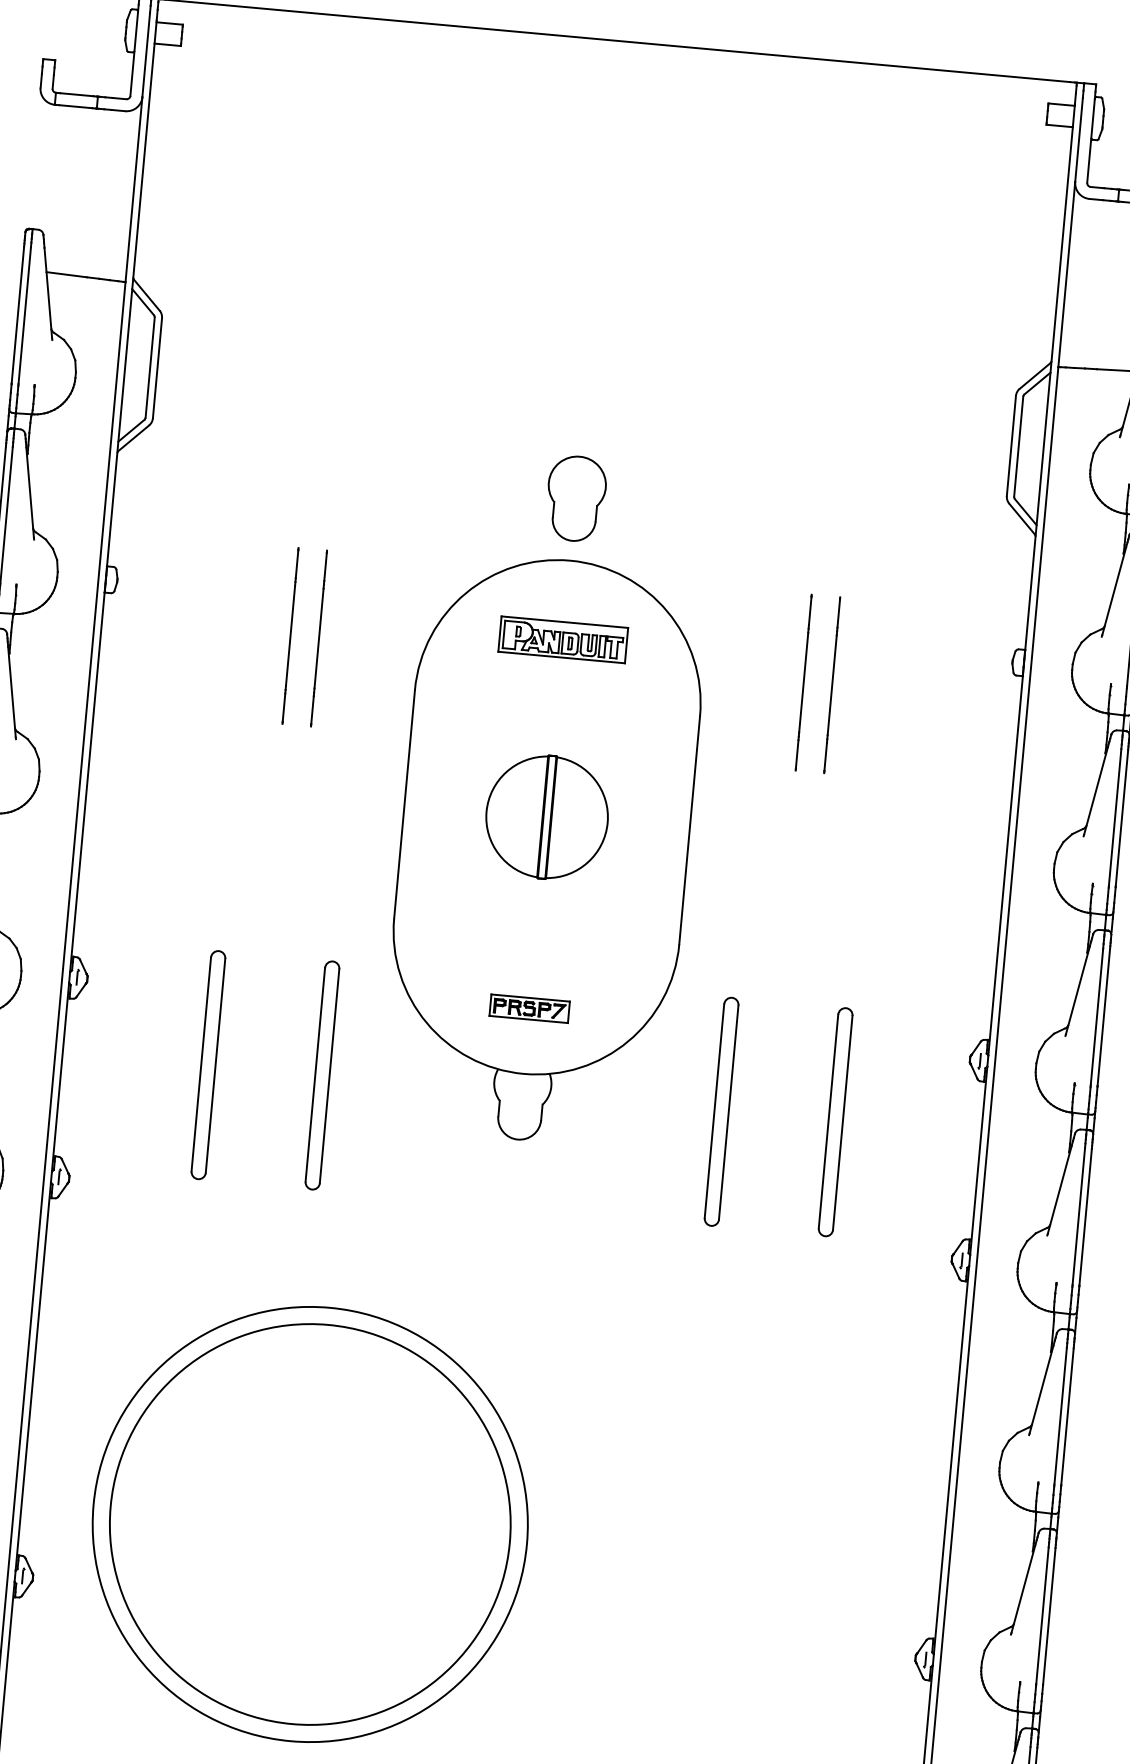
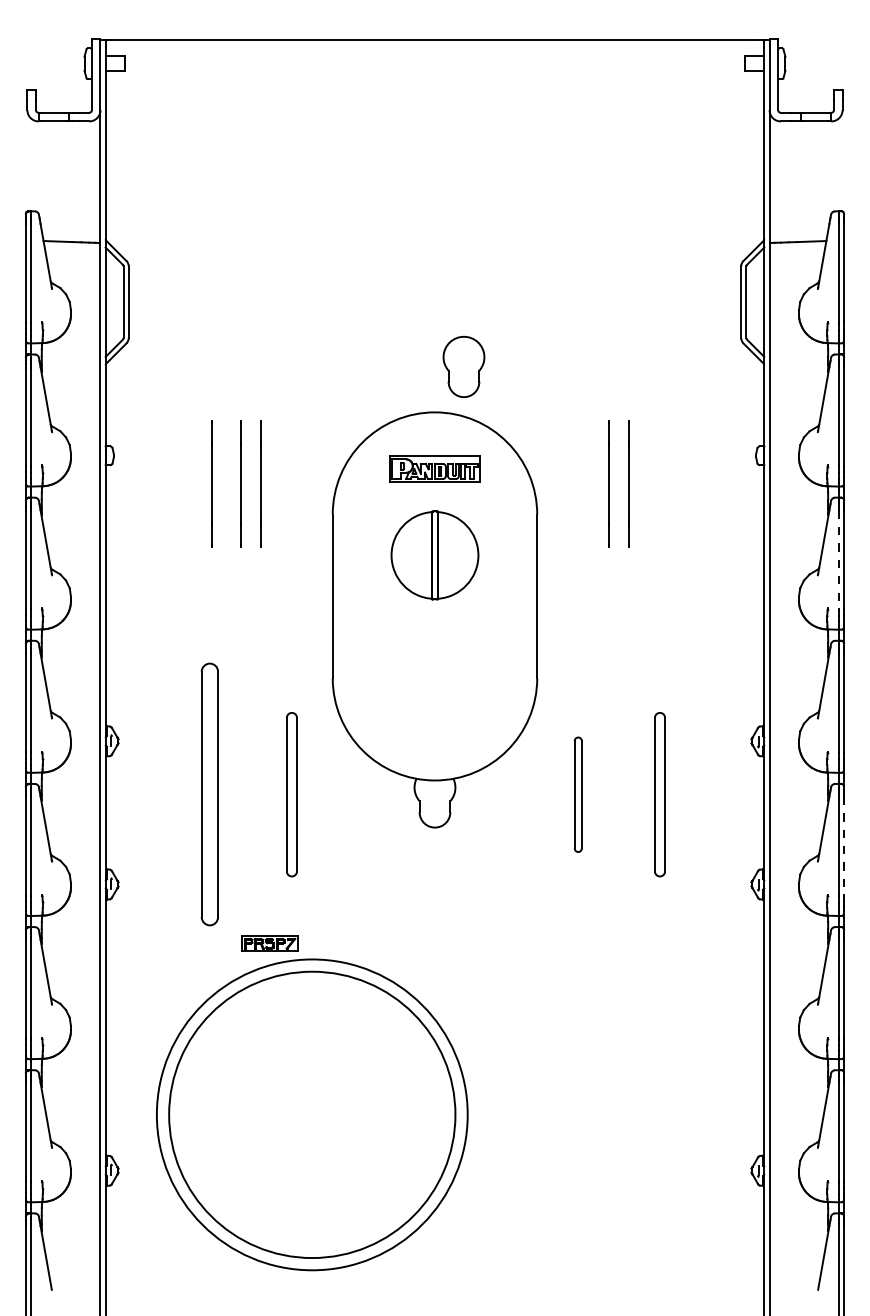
part: (575, 498) -> (463, 366), moved
line: (249, 631) -> (211, 483), added
part: (546, 817) -> (434, 555), moved
line: (1115, 818) -> (839, 560), solid -> dashed
part: (529, 1008) -> (269, 943), moved
part: (209, 1064) -> (210, 794), size x1.6
part: (722, 1111) -> (578, 794), size x0.7
line: (1084, 1217) -> (843, 846), solid -> dashed

